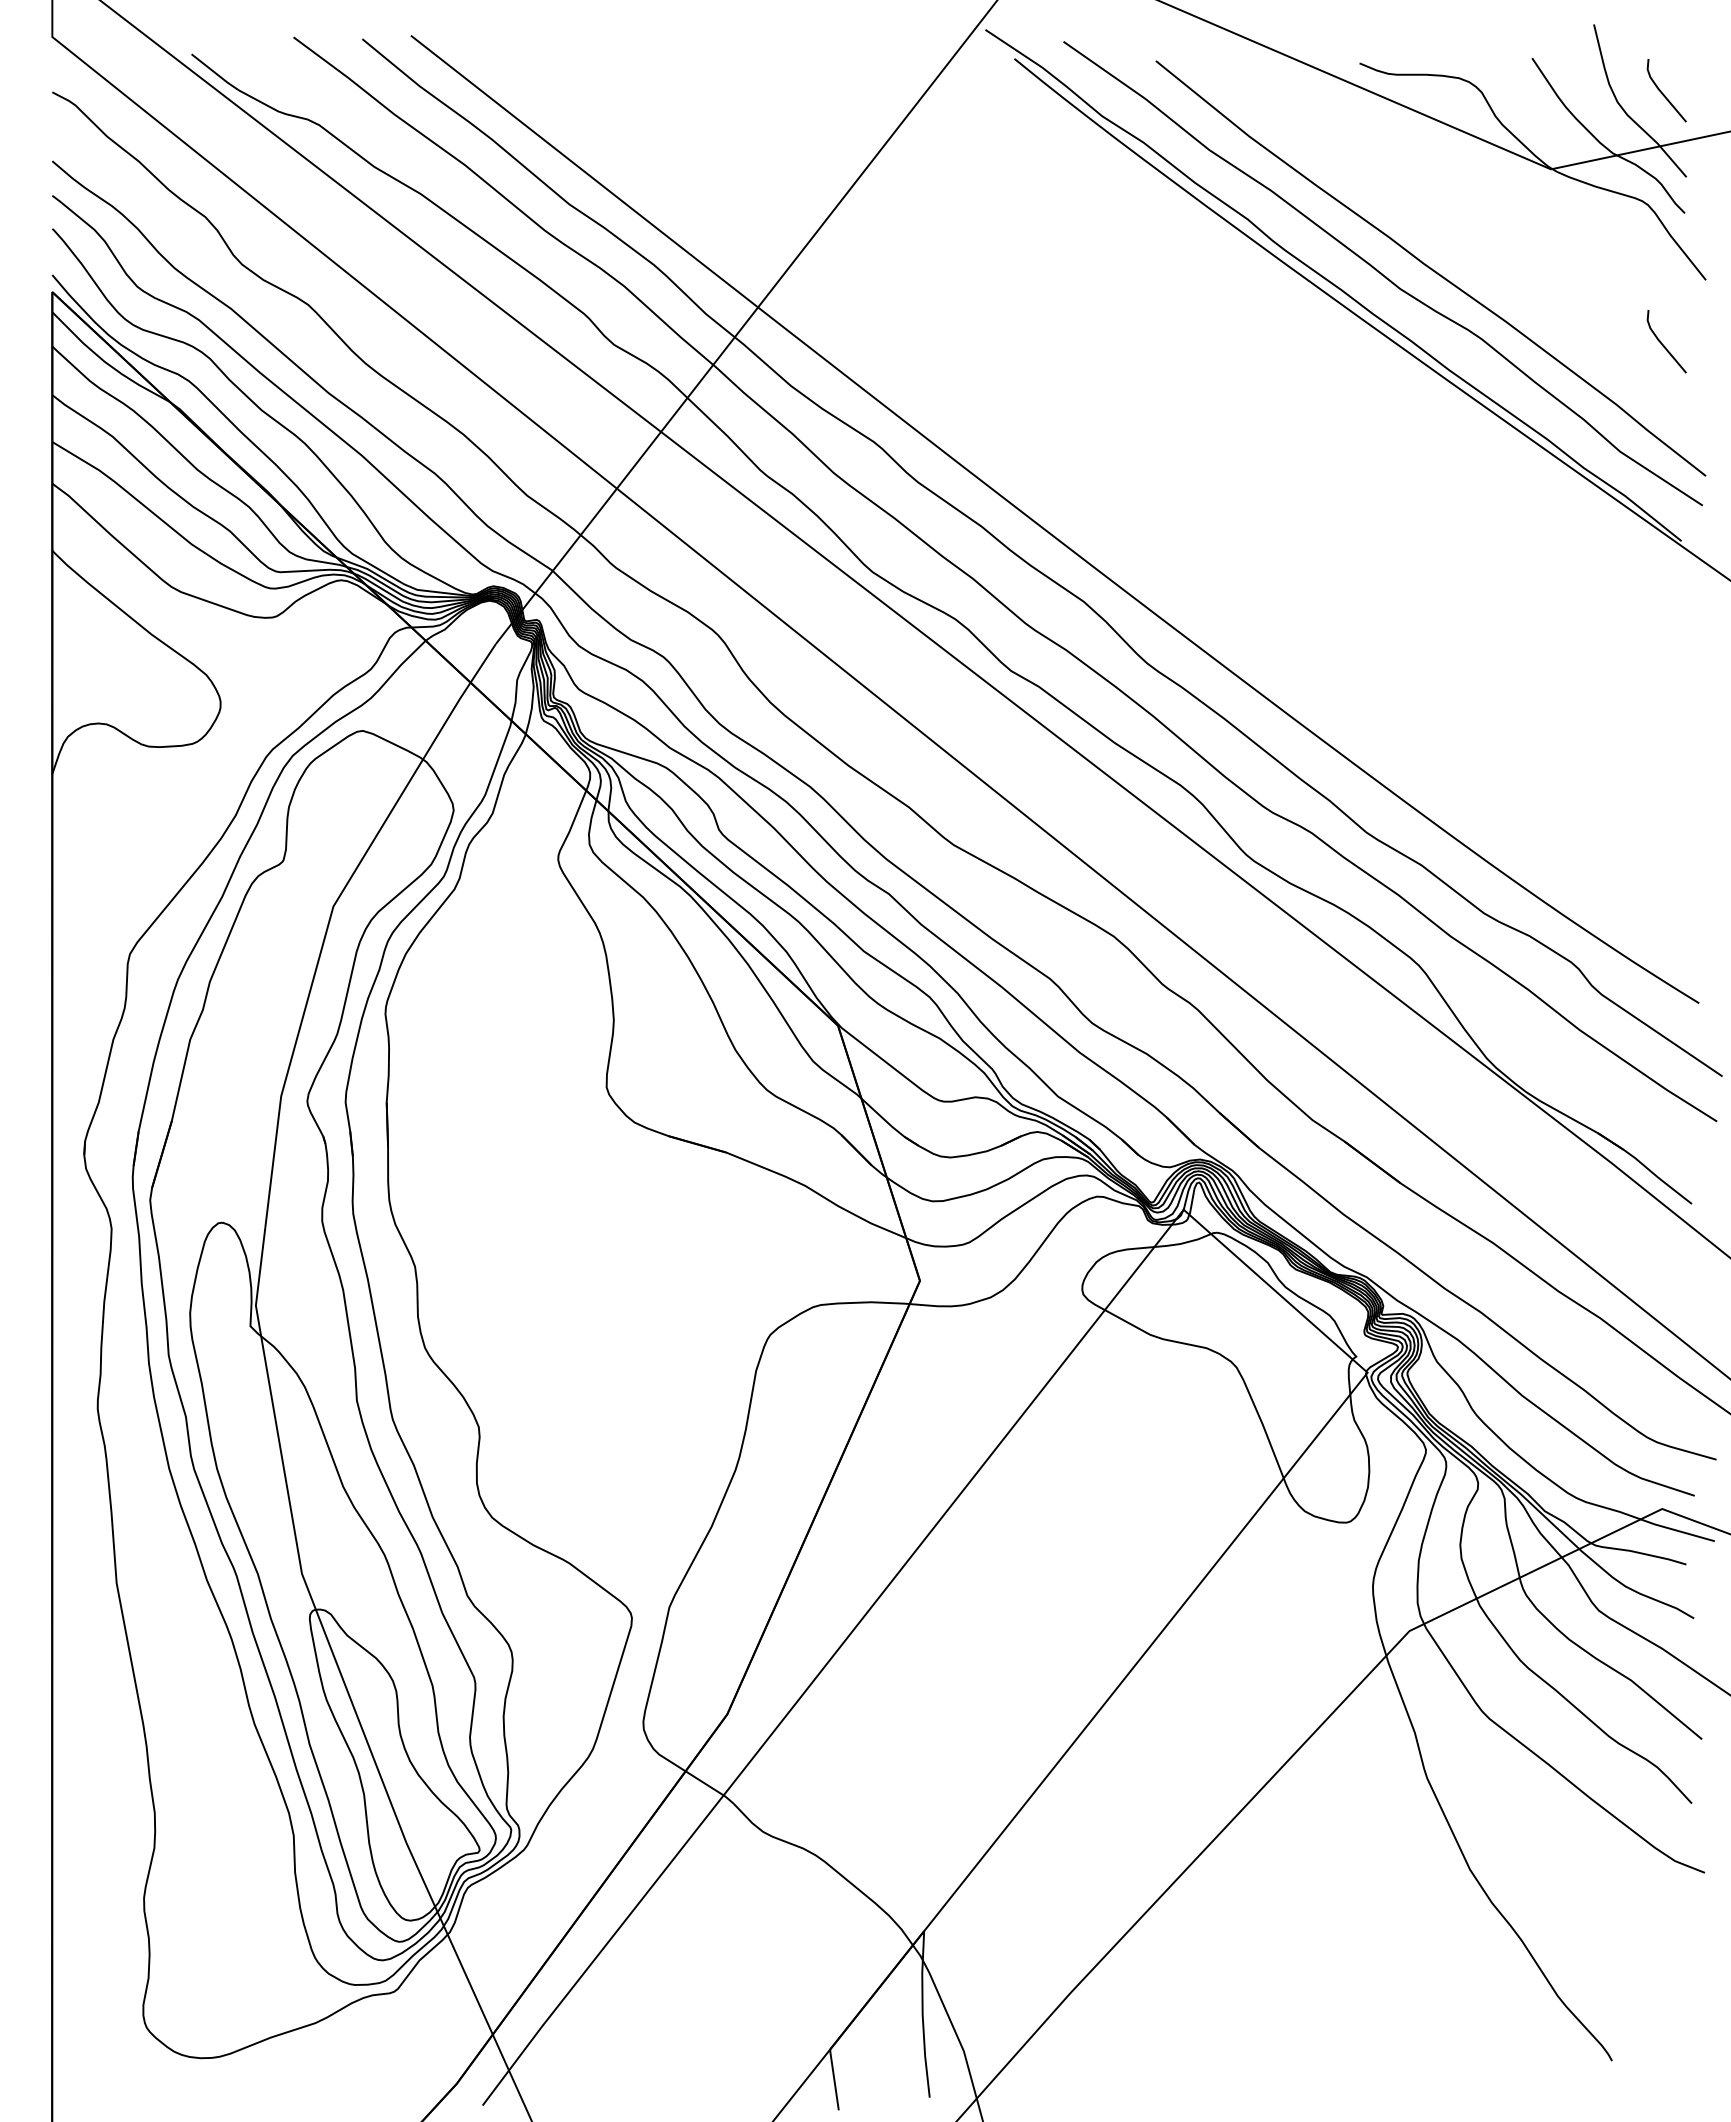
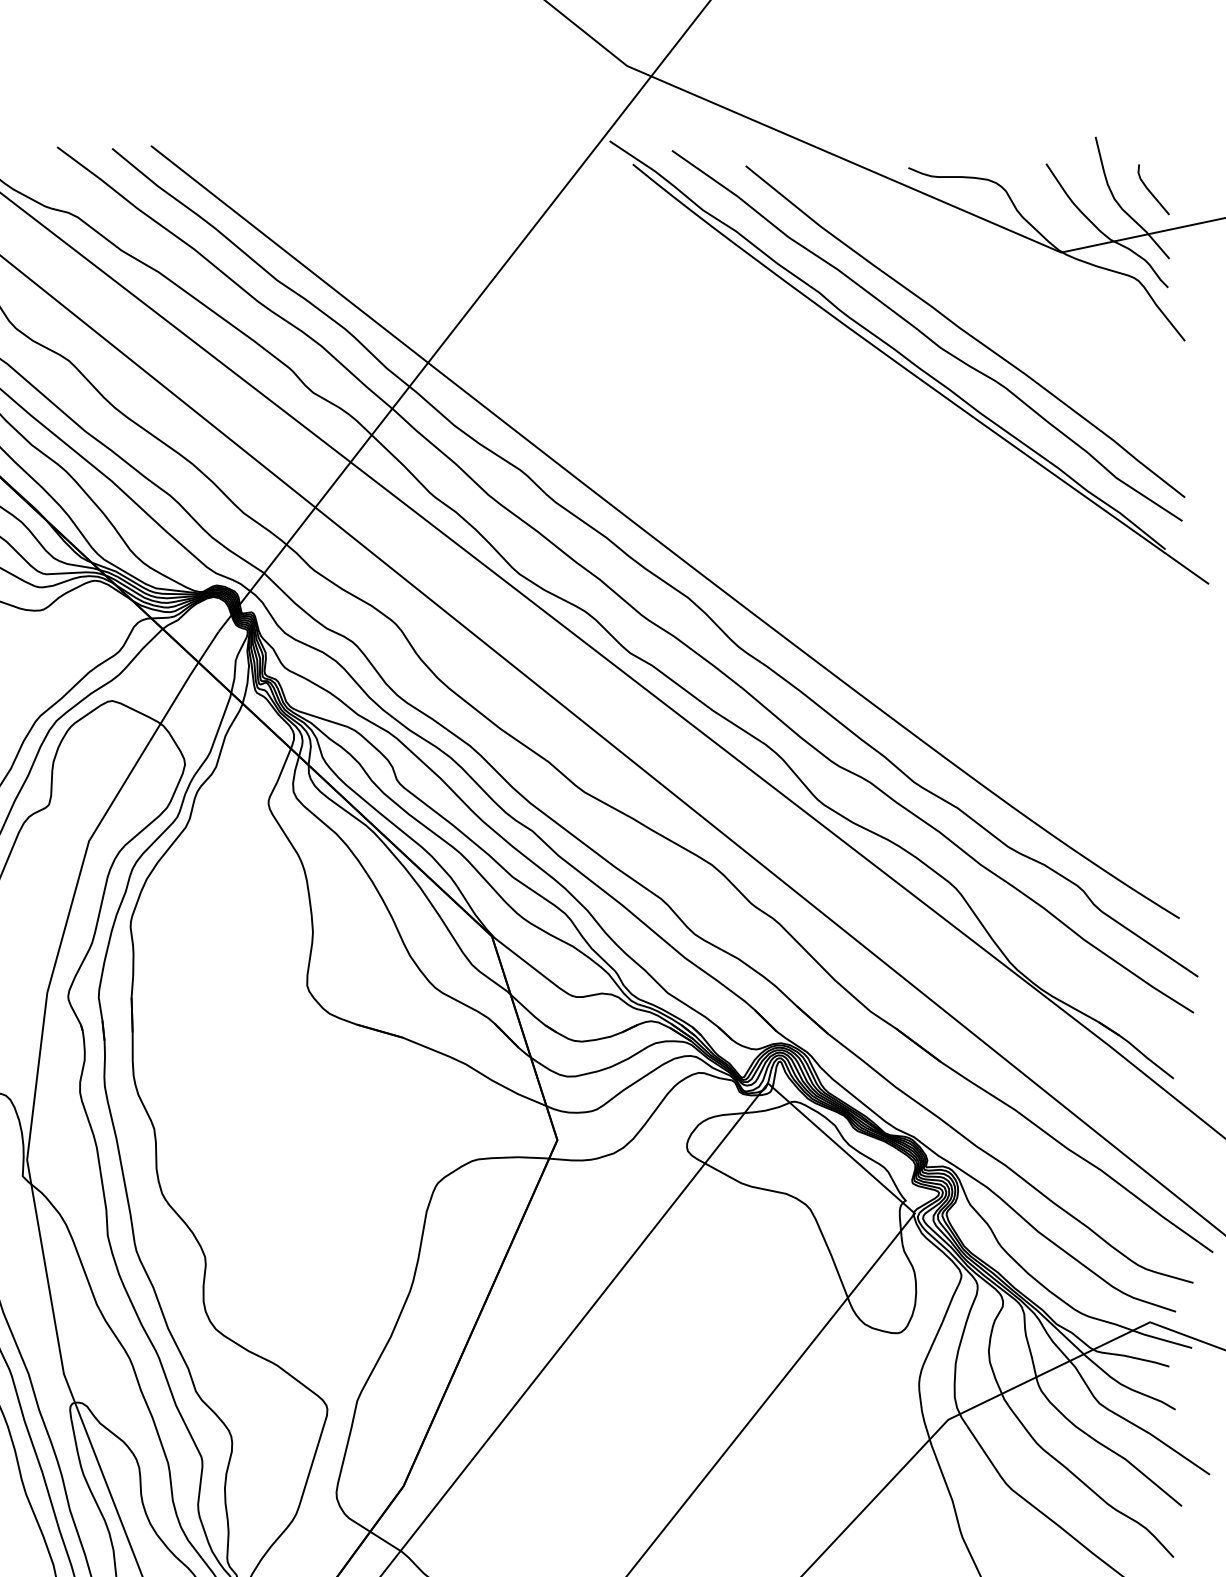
line: (1663, 344) -> (1151, 392), removed

